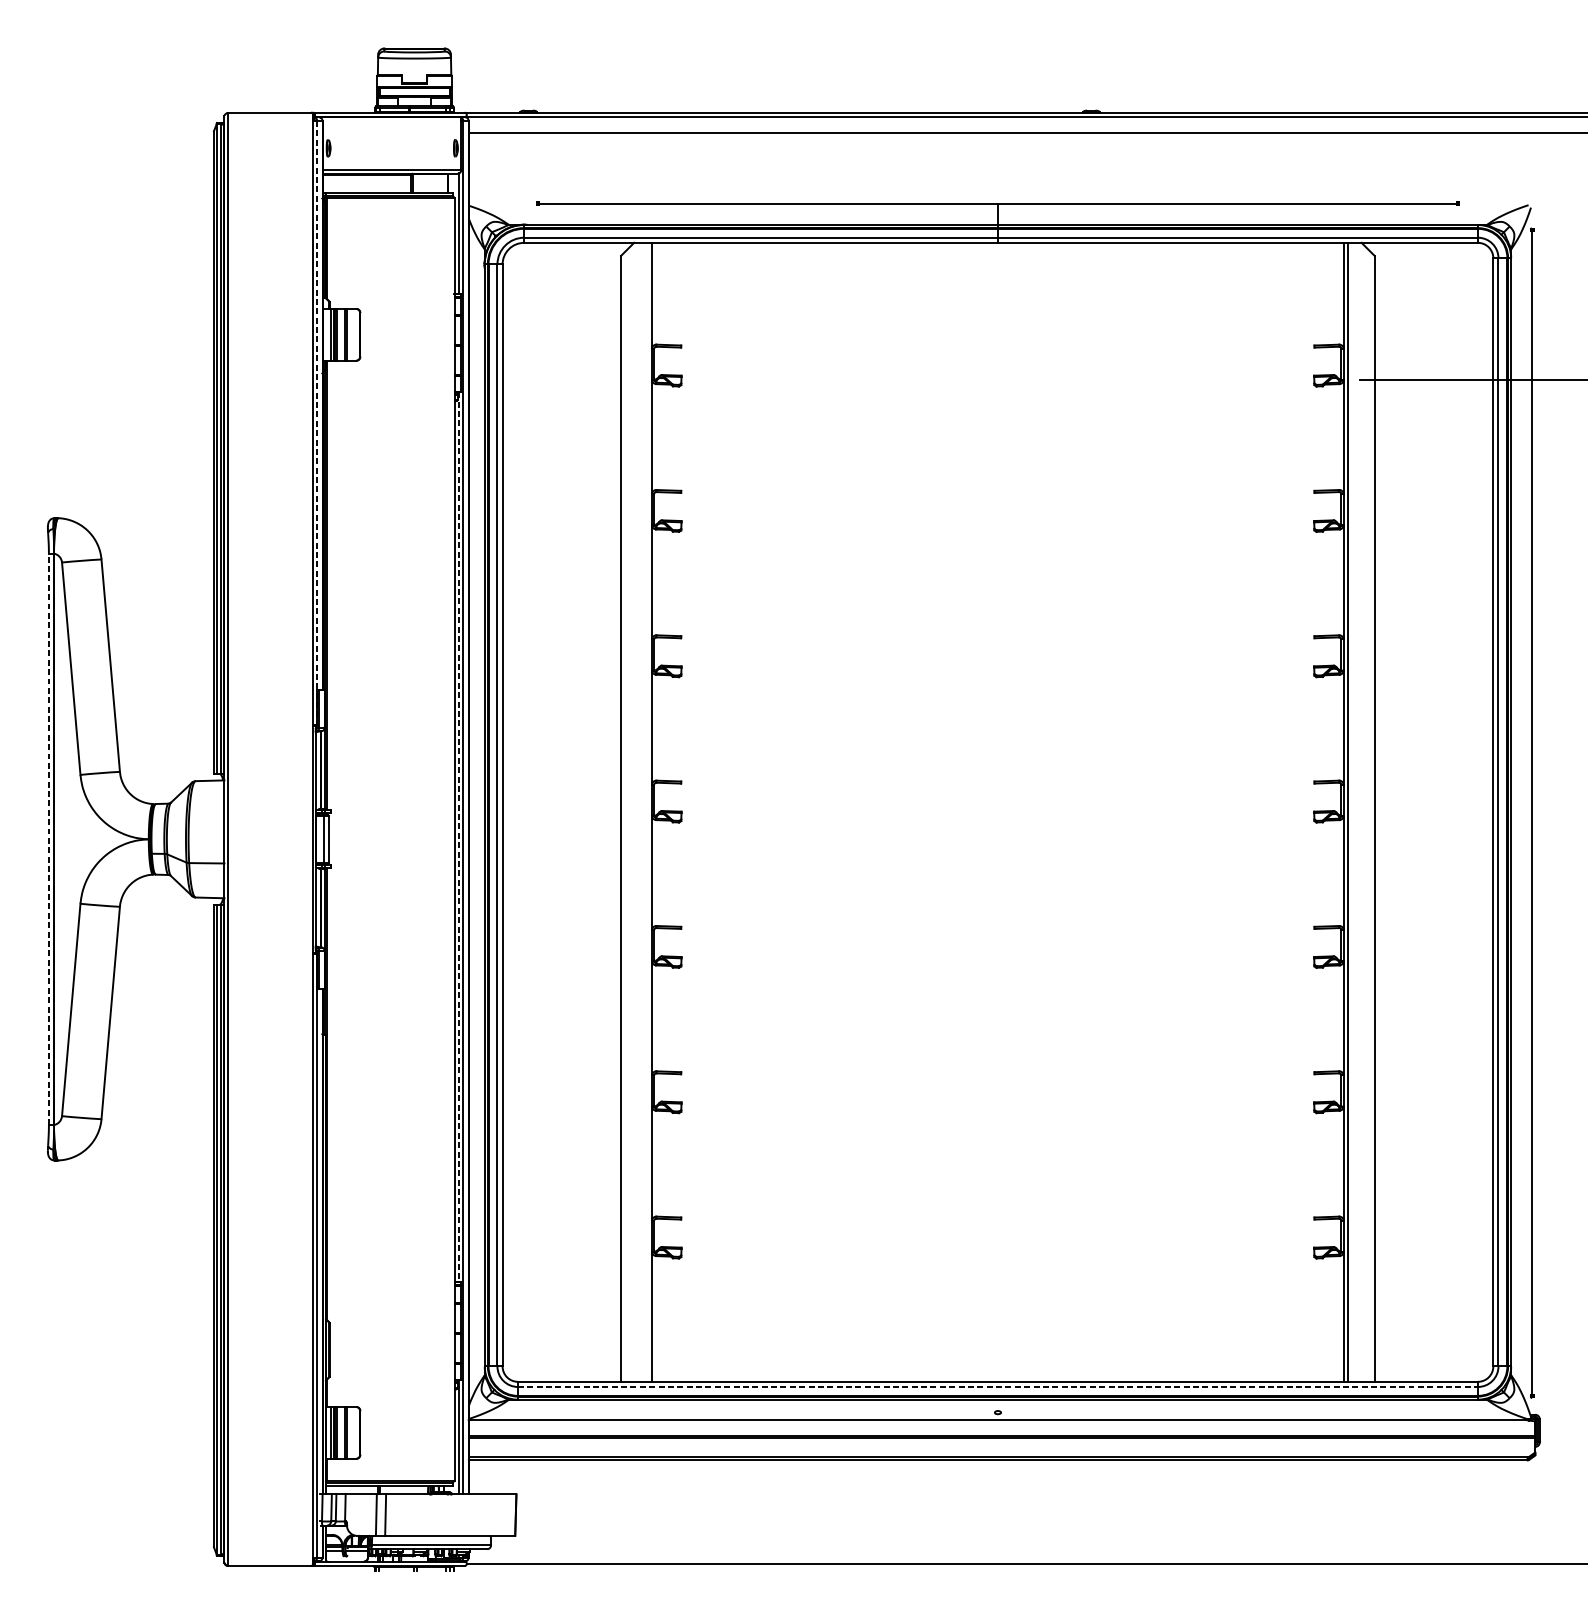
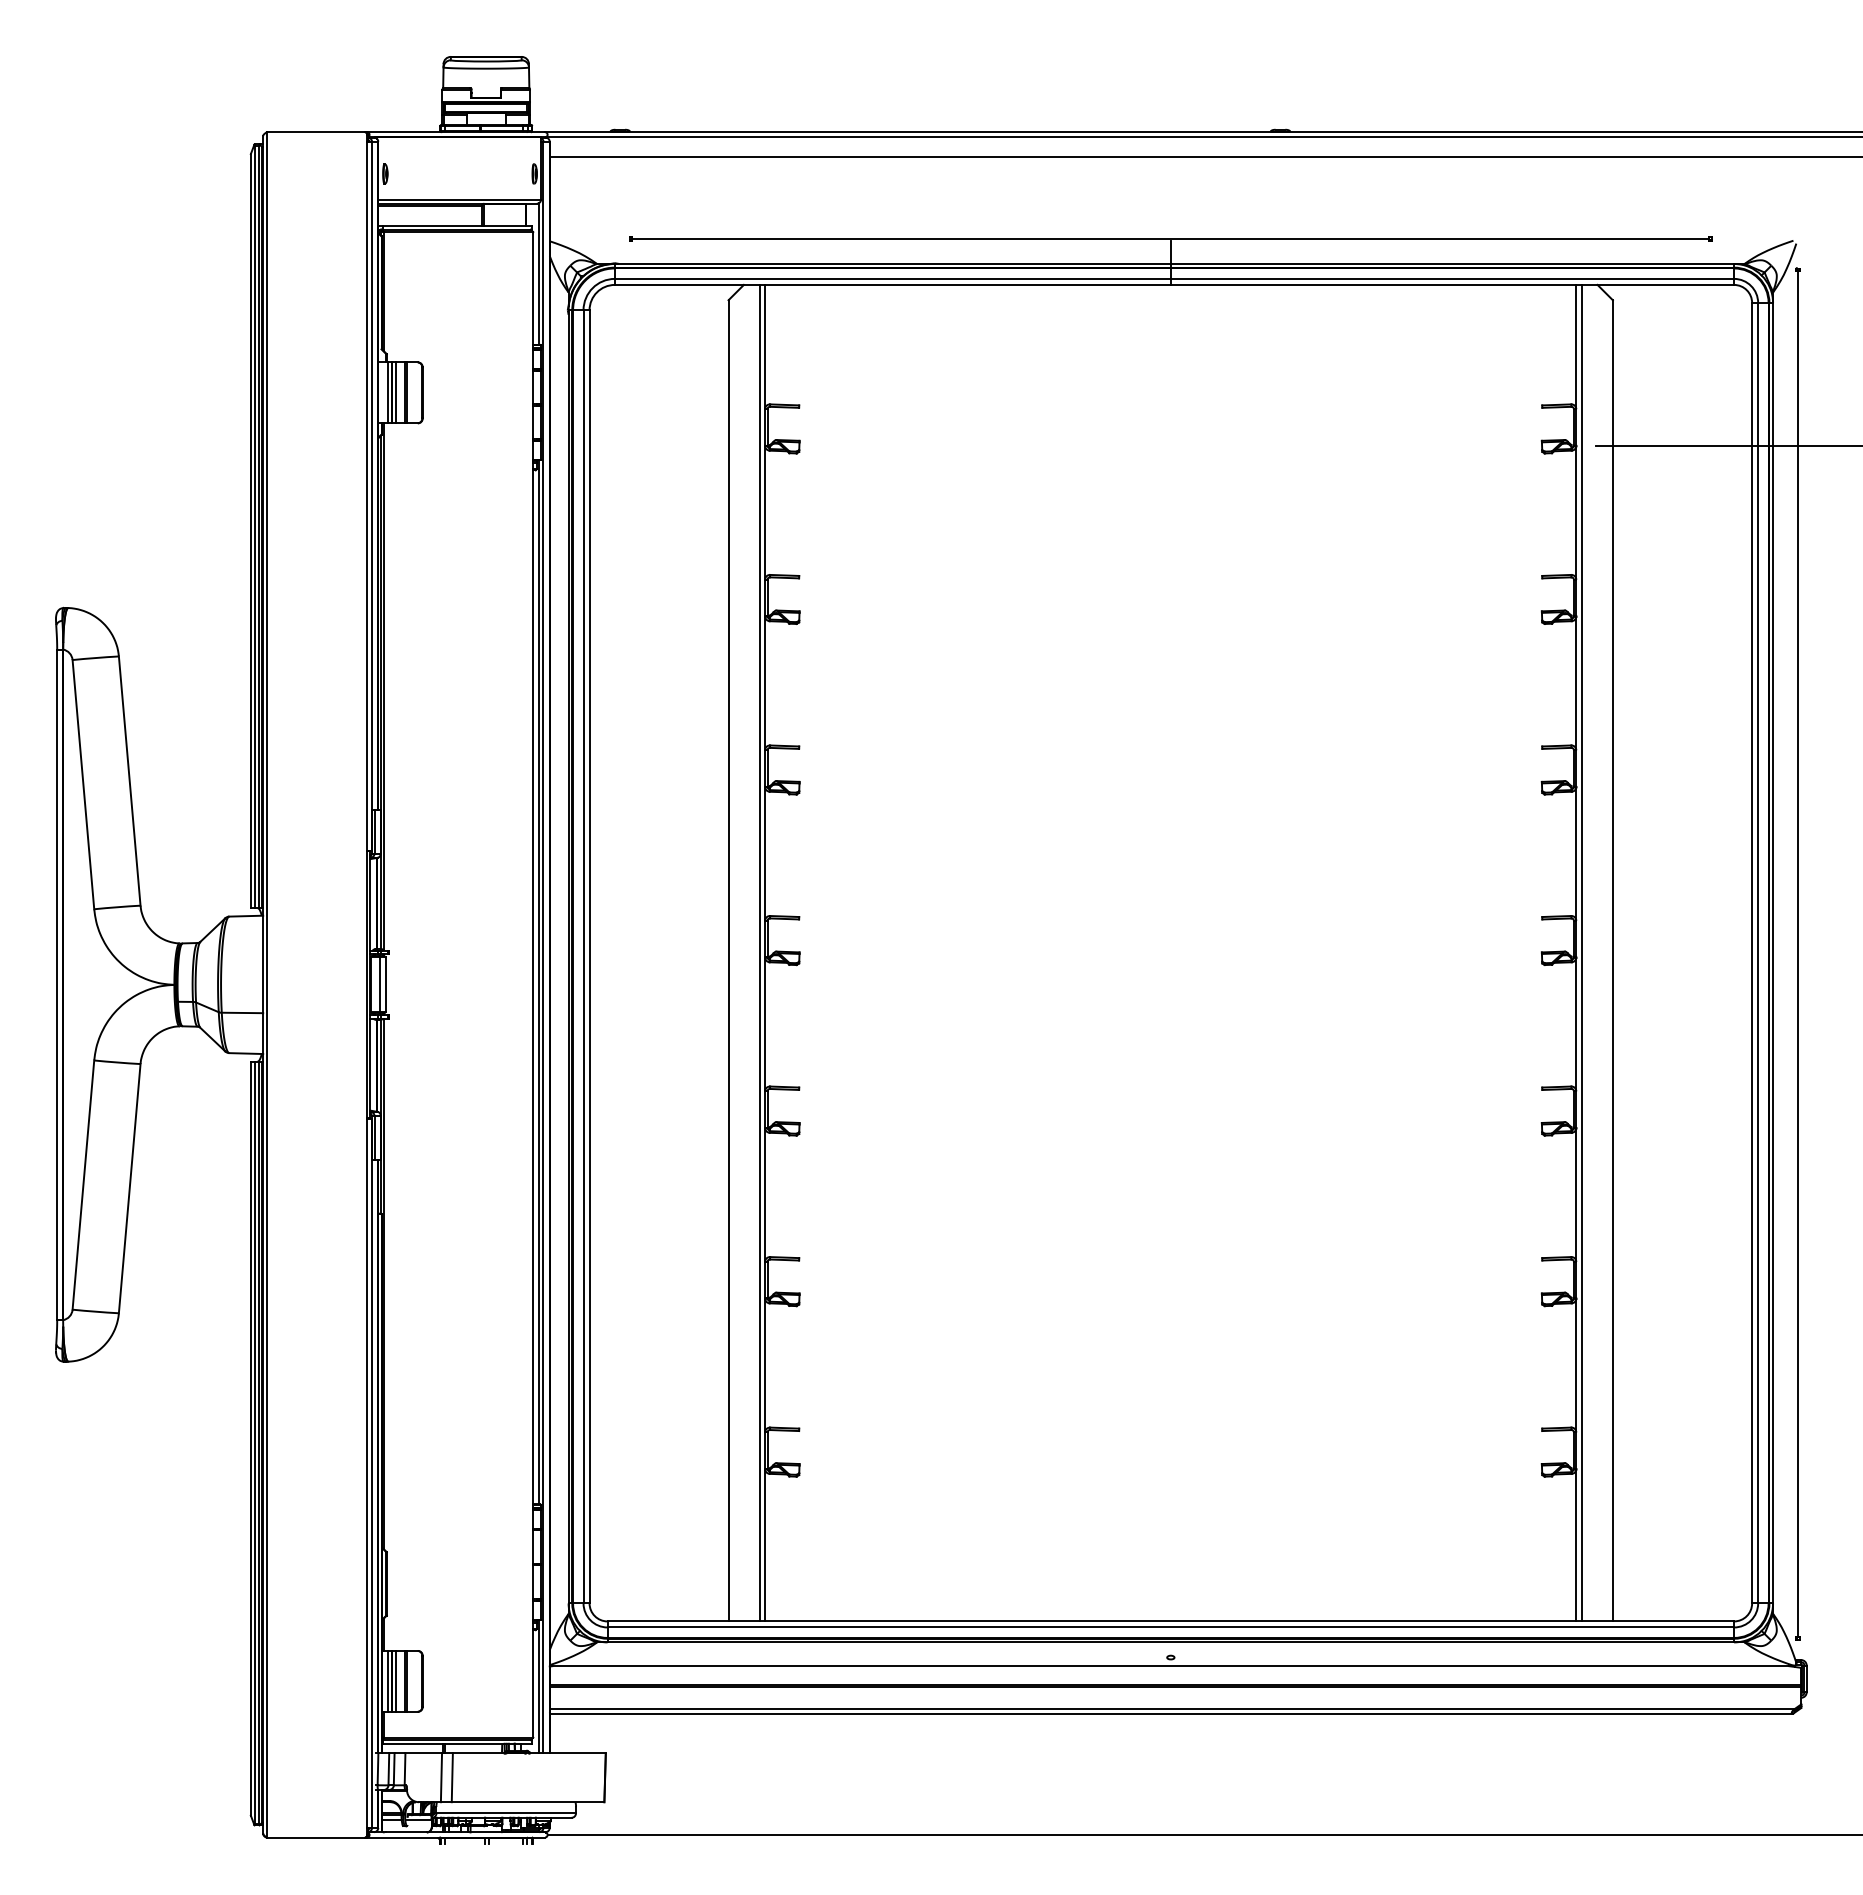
line: (317, 423) -> (372, 496), dashed -> solid
line: (647, 811) -> (759, 952), added
line: (459, 837) -> (538, 982), dashed -> solid
line: (49, 839) -> (57, 984), dashed -> solid
line: (998, 1386) -> (1171, 1627), dashed -> solid

